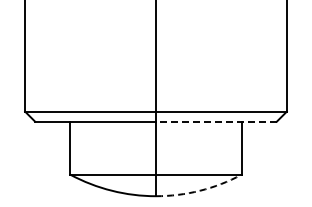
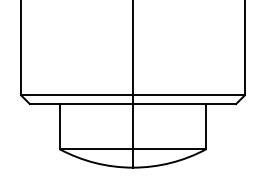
line: (215, 121) -> (183, 103), dashed -> solid
arc: (200, 190) -> (170, 162), dashed -> solid

